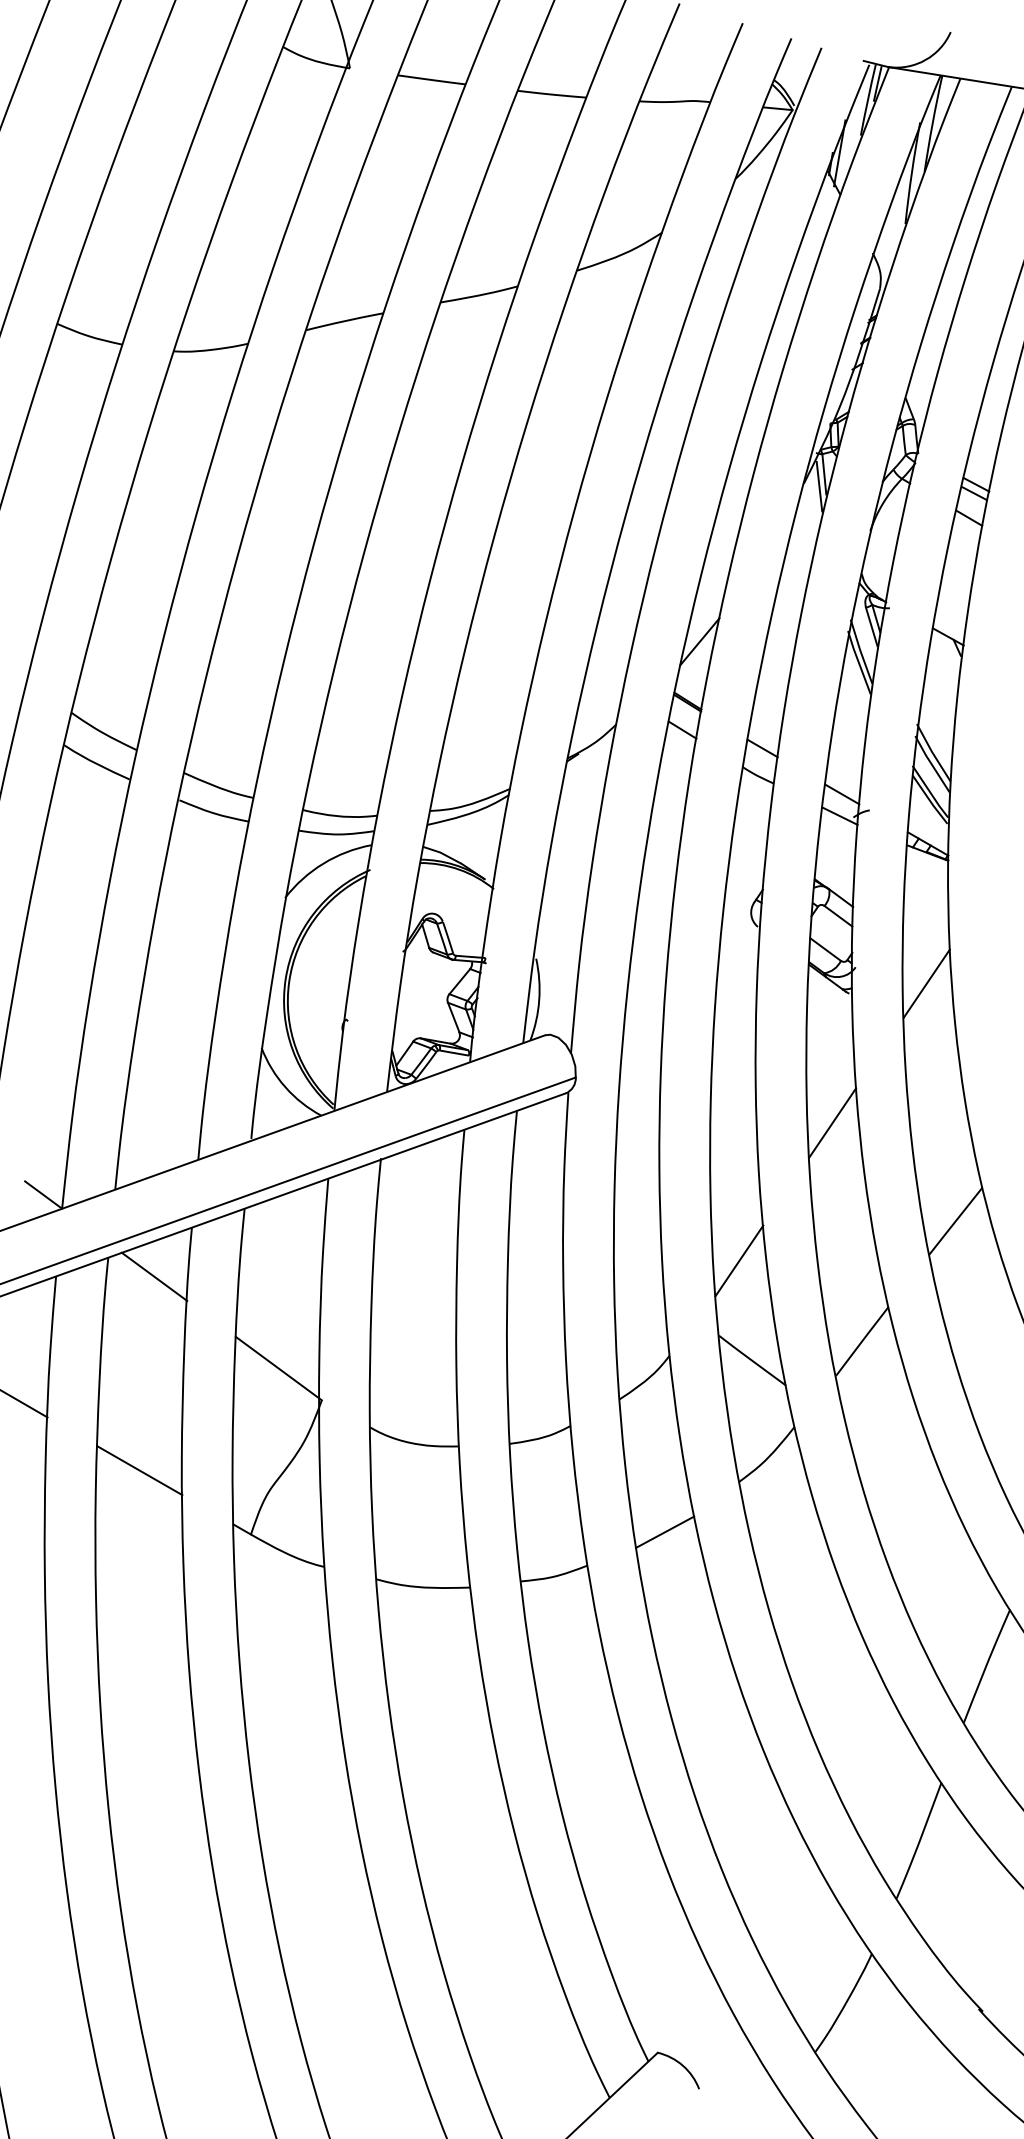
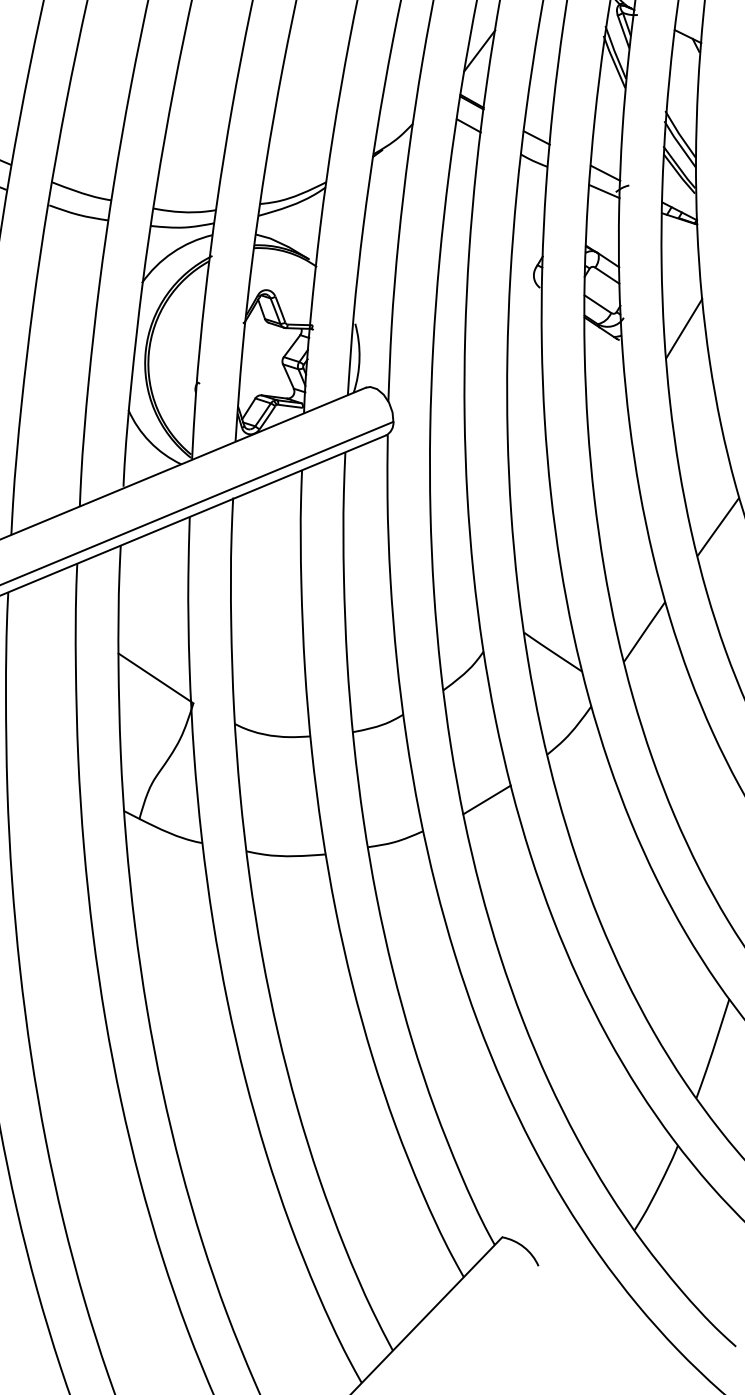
line: (832, 1122) -> (610, 449), removed
line: (739, 1260) -> (538, 568), removed
line: (154, 1276) -> (47, 606), removed
line: (139, 1470) -> (43, 769), removed

